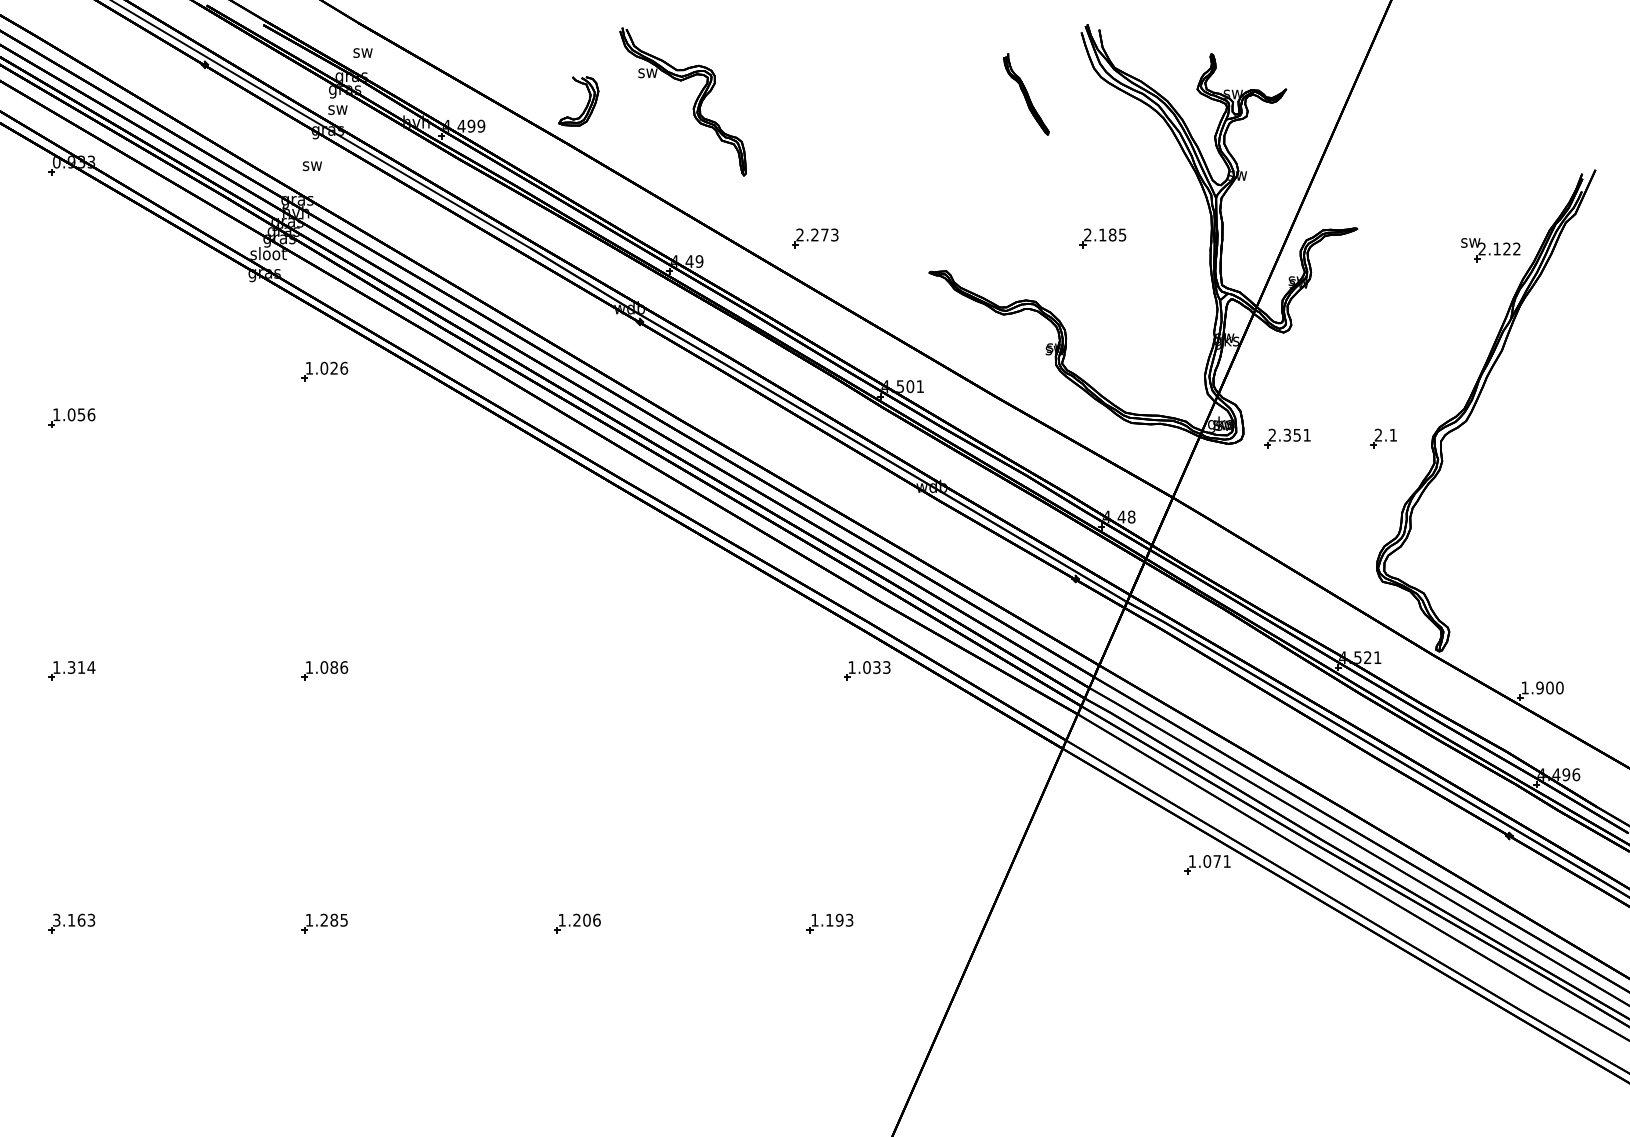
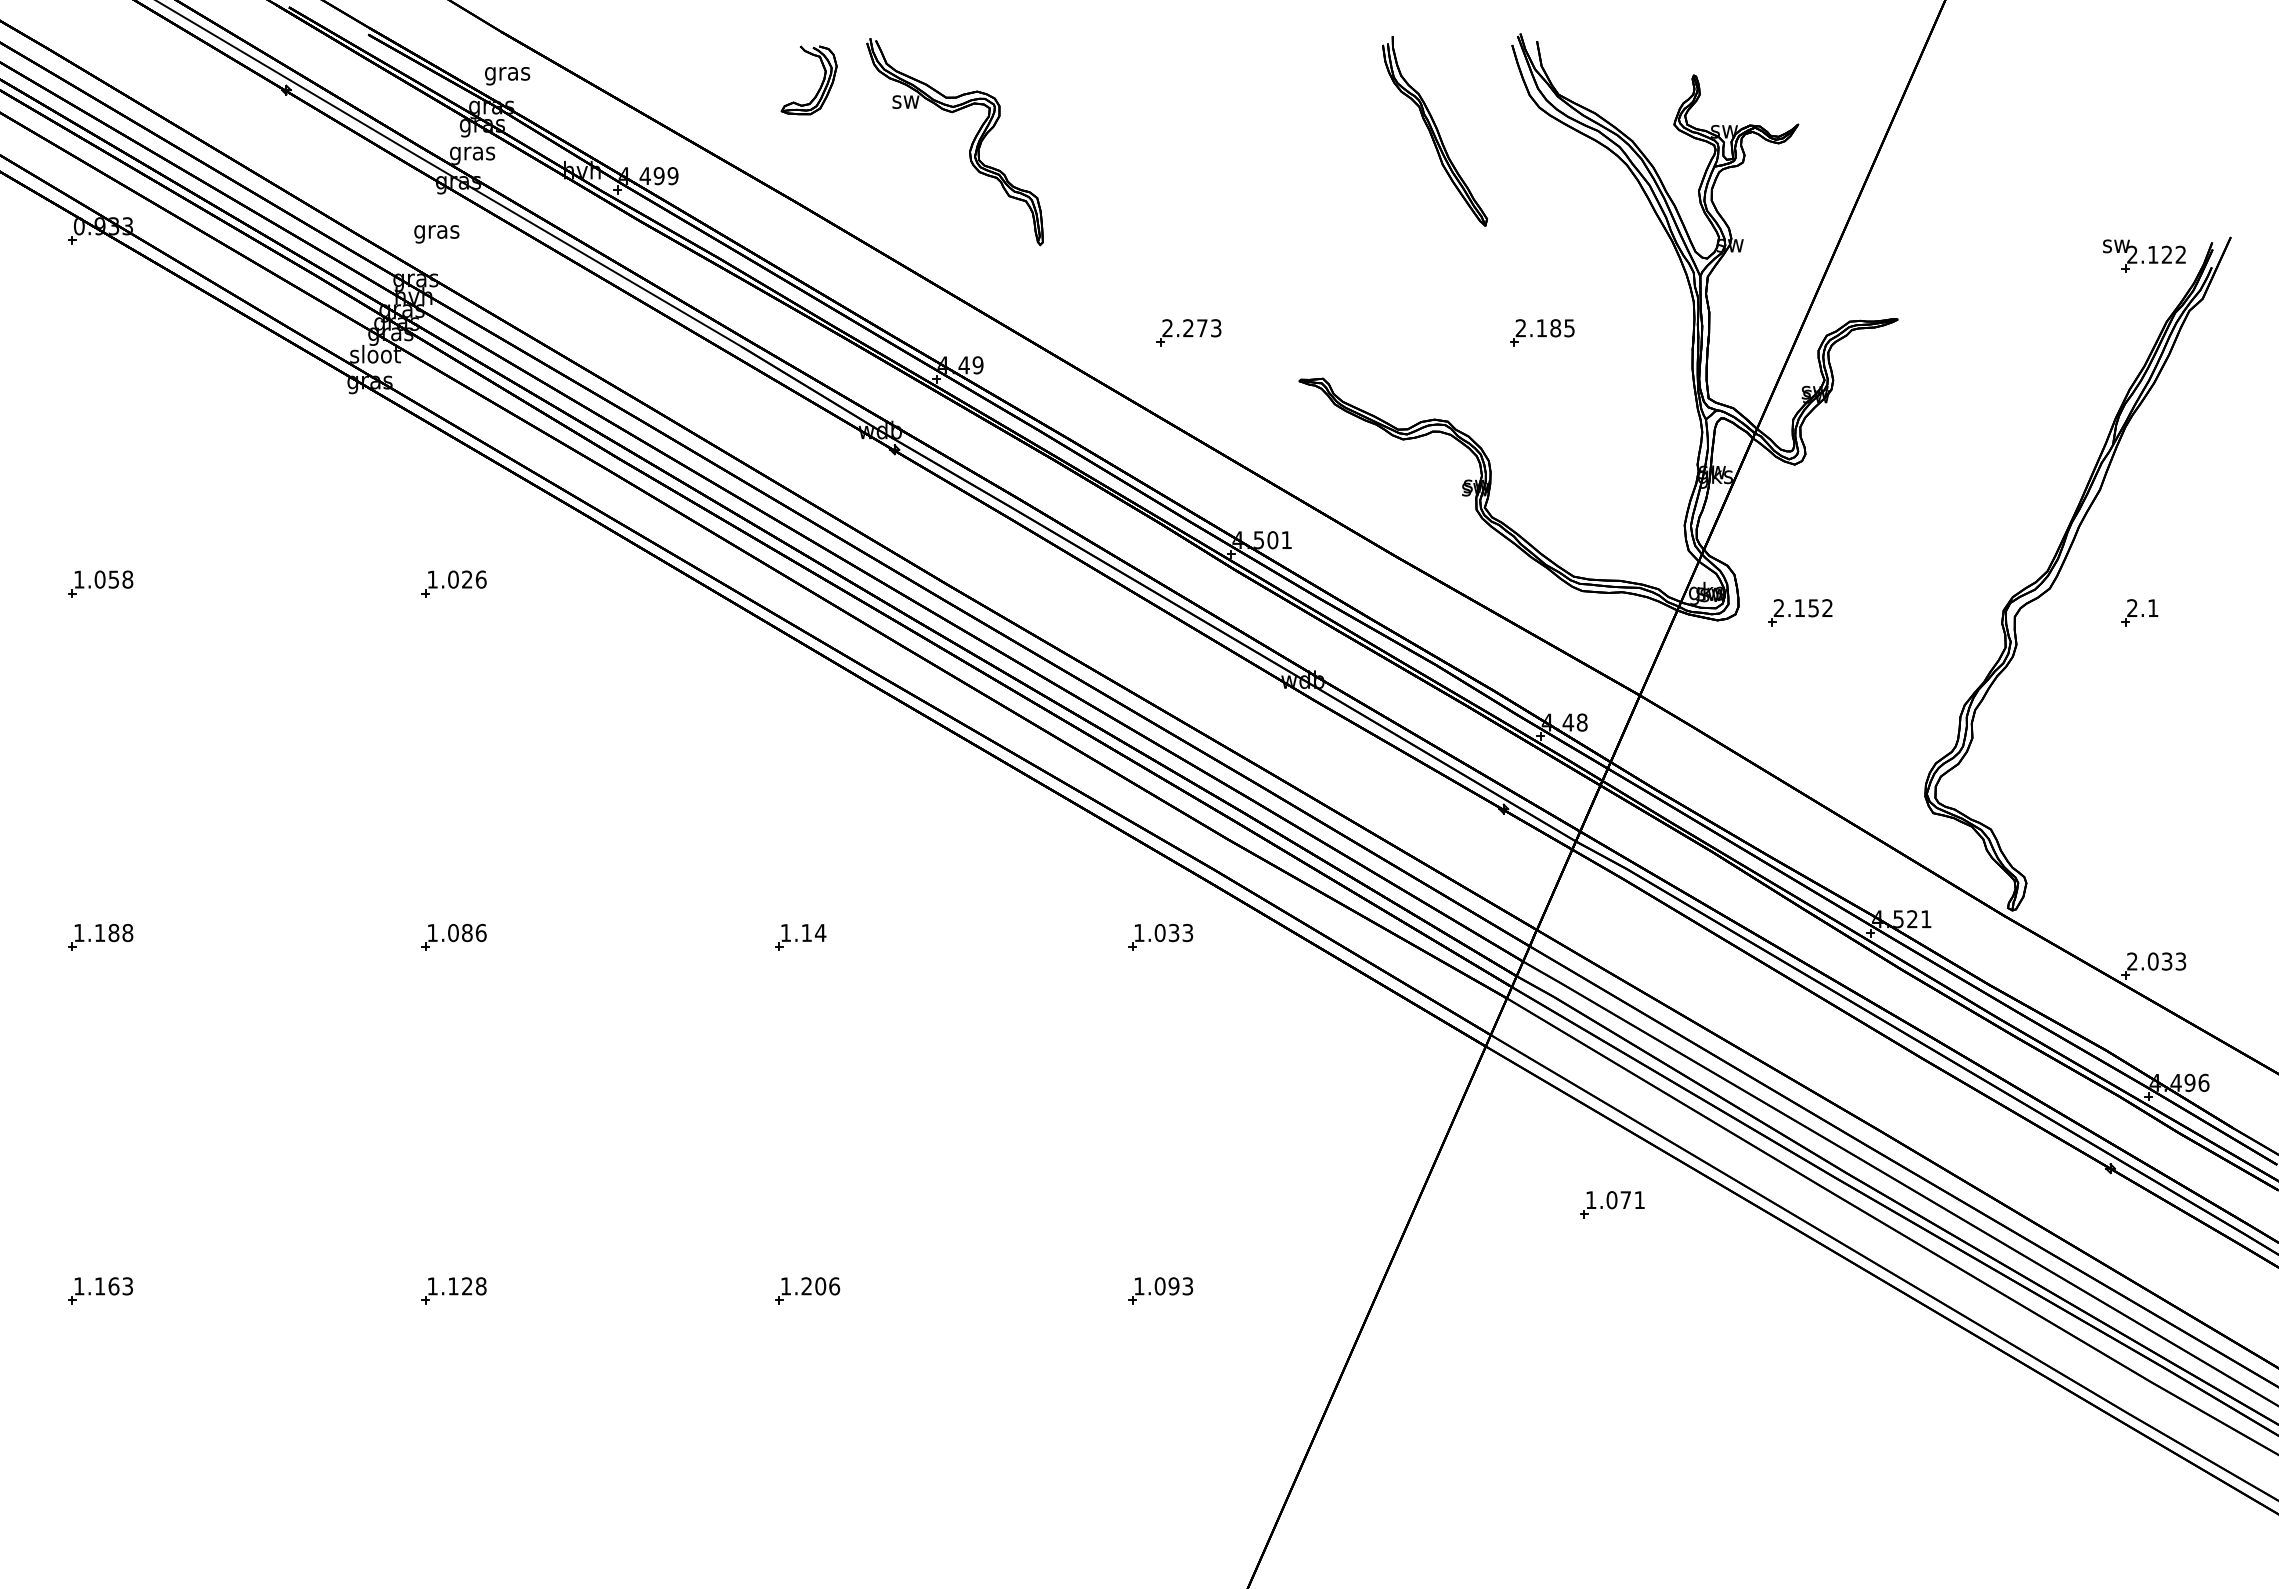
text: (362, 54) -> (507, 76), sw -> gras
part: (1025, 94) -> (1434, 131), size x1.67
part: (586, 105) -> (820, 85), moved
text: (337, 111) -> (472, 155), sw -> gras
text: (312, 167) -> (436, 234), sw -> gras
part: (815, 238) -> (1188, 332), moved
part: (1490, 249) -> (2144, 255), moved
part: (324, 371) -> (453, 583), moved
text: (91, 414) -> (127, 579), 1.056 -> 1.058
text: (1297, 435) -> (1813, 608), 2.351 -> 2.152
part: (1383, 438) -> (2139, 612), moved
text: (81, 667) -> (113, 932), 1.314 -> 1.188
part: (572, 670) -> (800, 937), added
part: (867, 670) -> (1160, 936), moved
text: (1542, 687) -> (2156, 961), 1.900 -> 2.033
part: (1207, 864) -> (1612, 1204), moved
text: (56, 920) -> (79, 1286), 3.163 -> 1.163
text: (334, 920) -> (467, 1286), 1.285 -> 1.128
text: (829, 920) -> (1159, 1286), 1.193 -> 1.093

